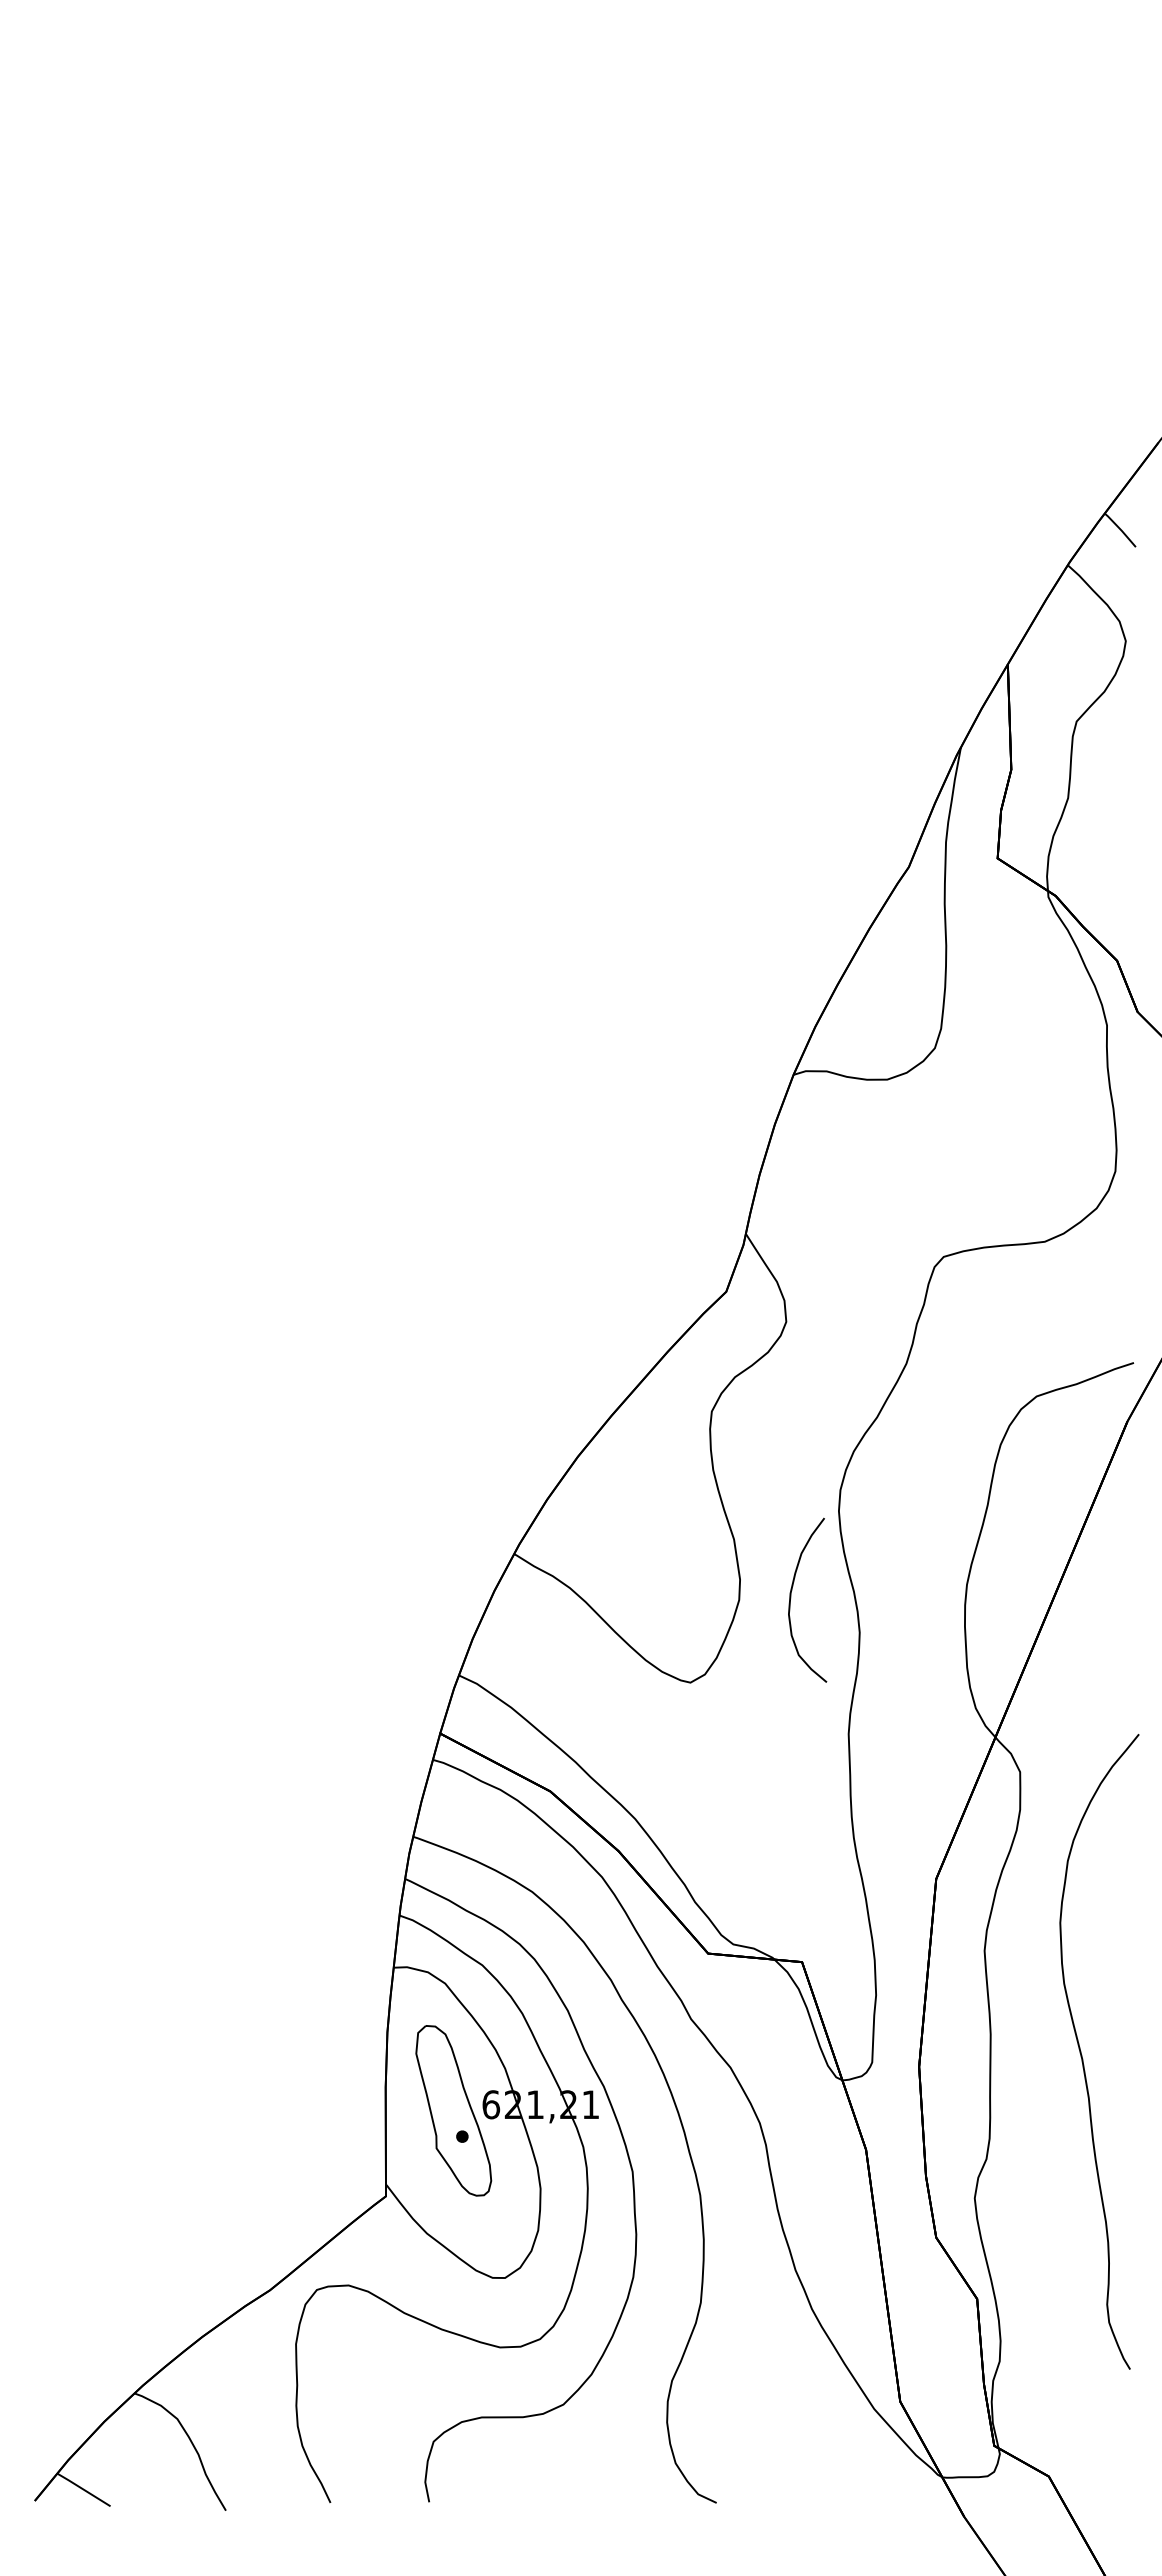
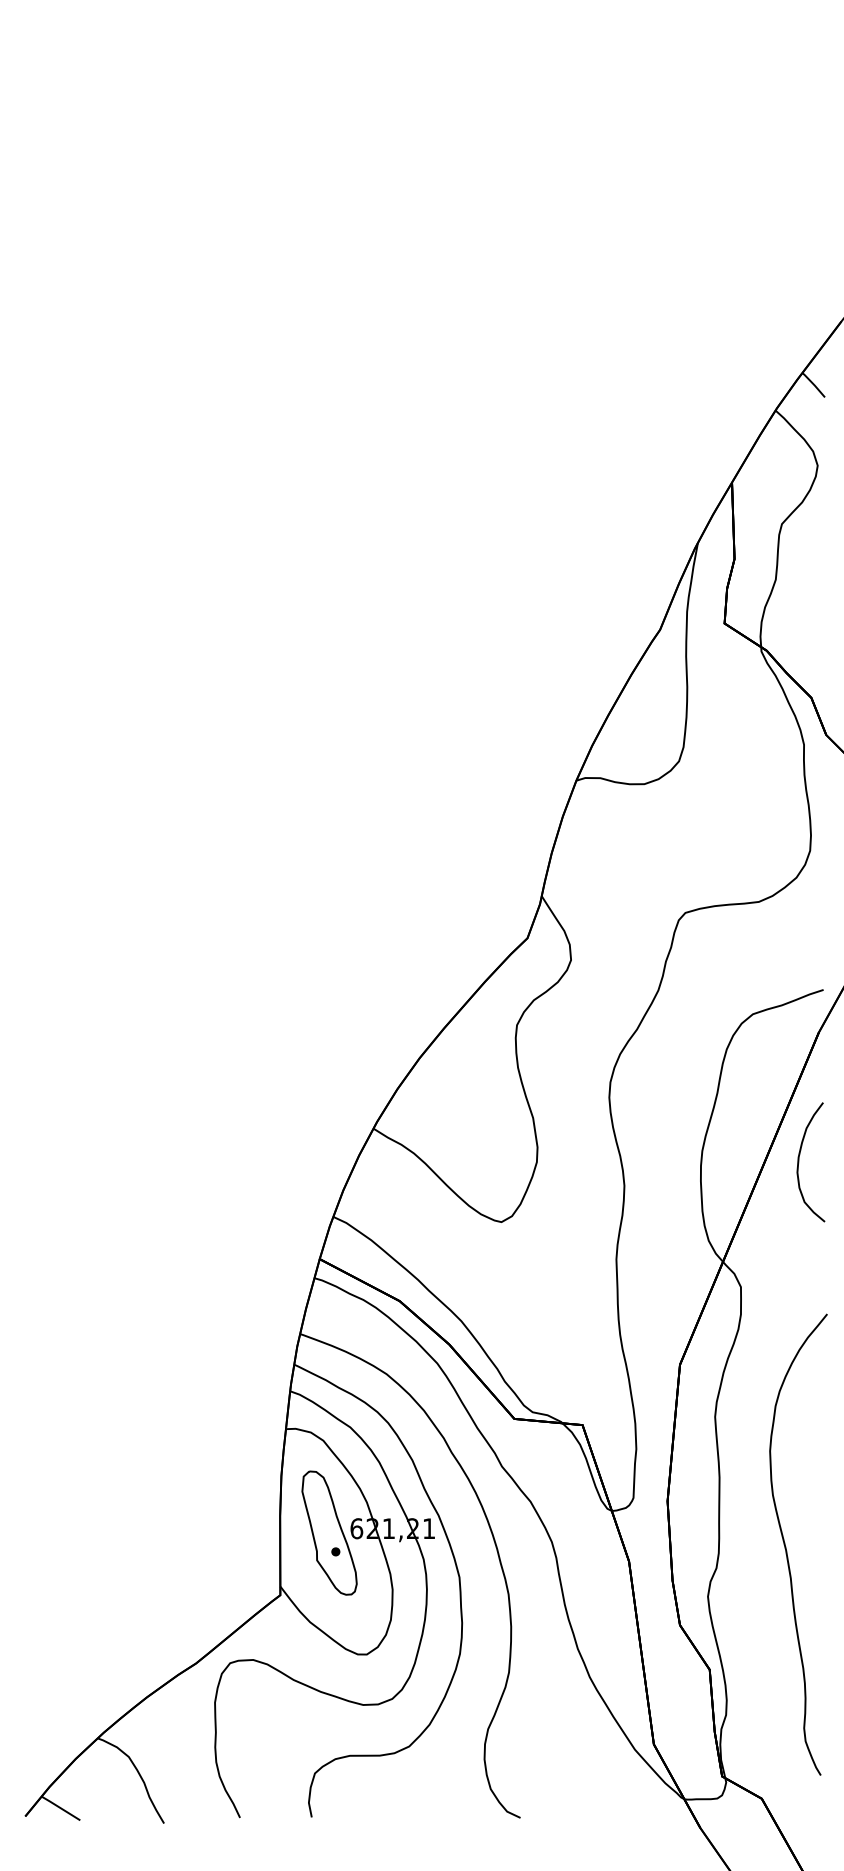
curve: (791, 1598) -> (799, 1161), moved
curve: (1082, 2055) -> (786, 1547), moved

